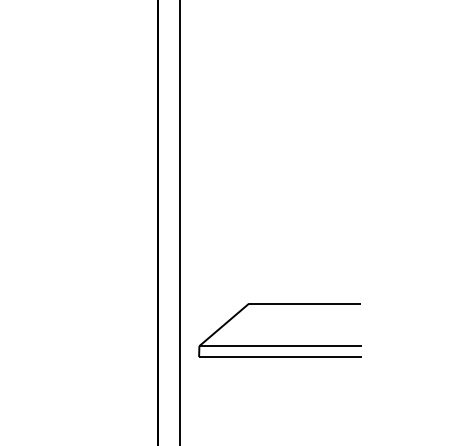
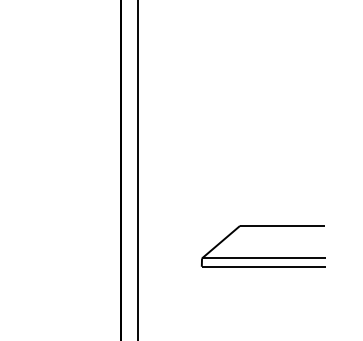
part: (279, 345) -> (263, 257), moved

